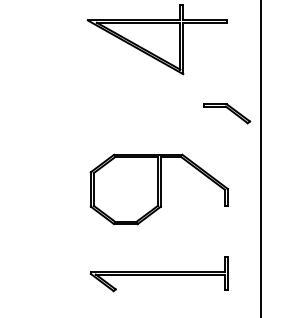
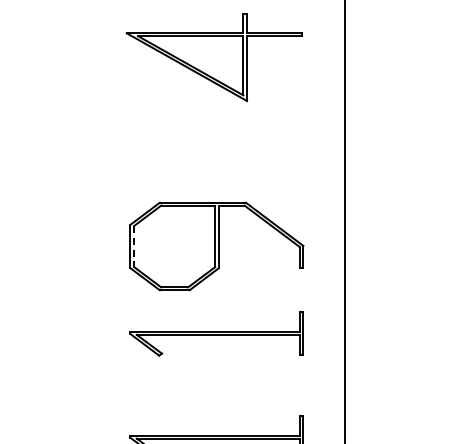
part: (227, 113) -> (302, 150), removed
line: (94, 189) -> (134, 246), solid -> dashed
part: (159, 273) -> (216, 333), moved

